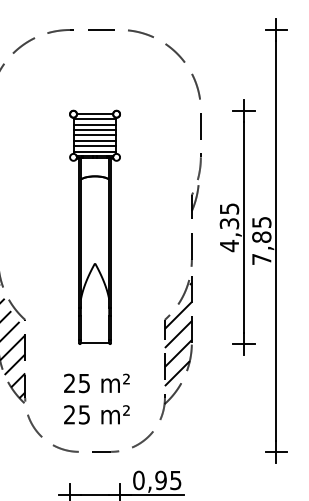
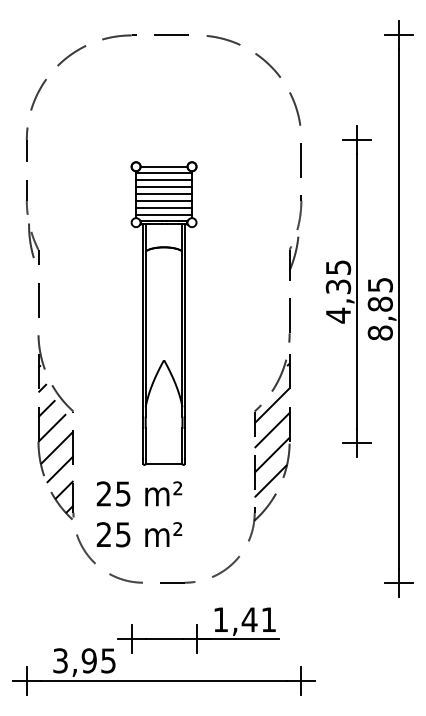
part: (94, 227) -> (163, 313), moved
text: (261, 258) -> (379, 332), 7,85 -> 8,85
text: (96, 399) -> (139, 514), moved
text: (157, 480) -> (244, 619), 0,95 -> 1,41

